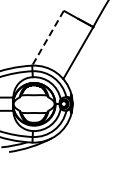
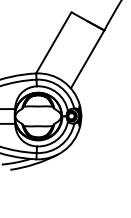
line: (48, 38) -> (54, 43), dashed -> solid

